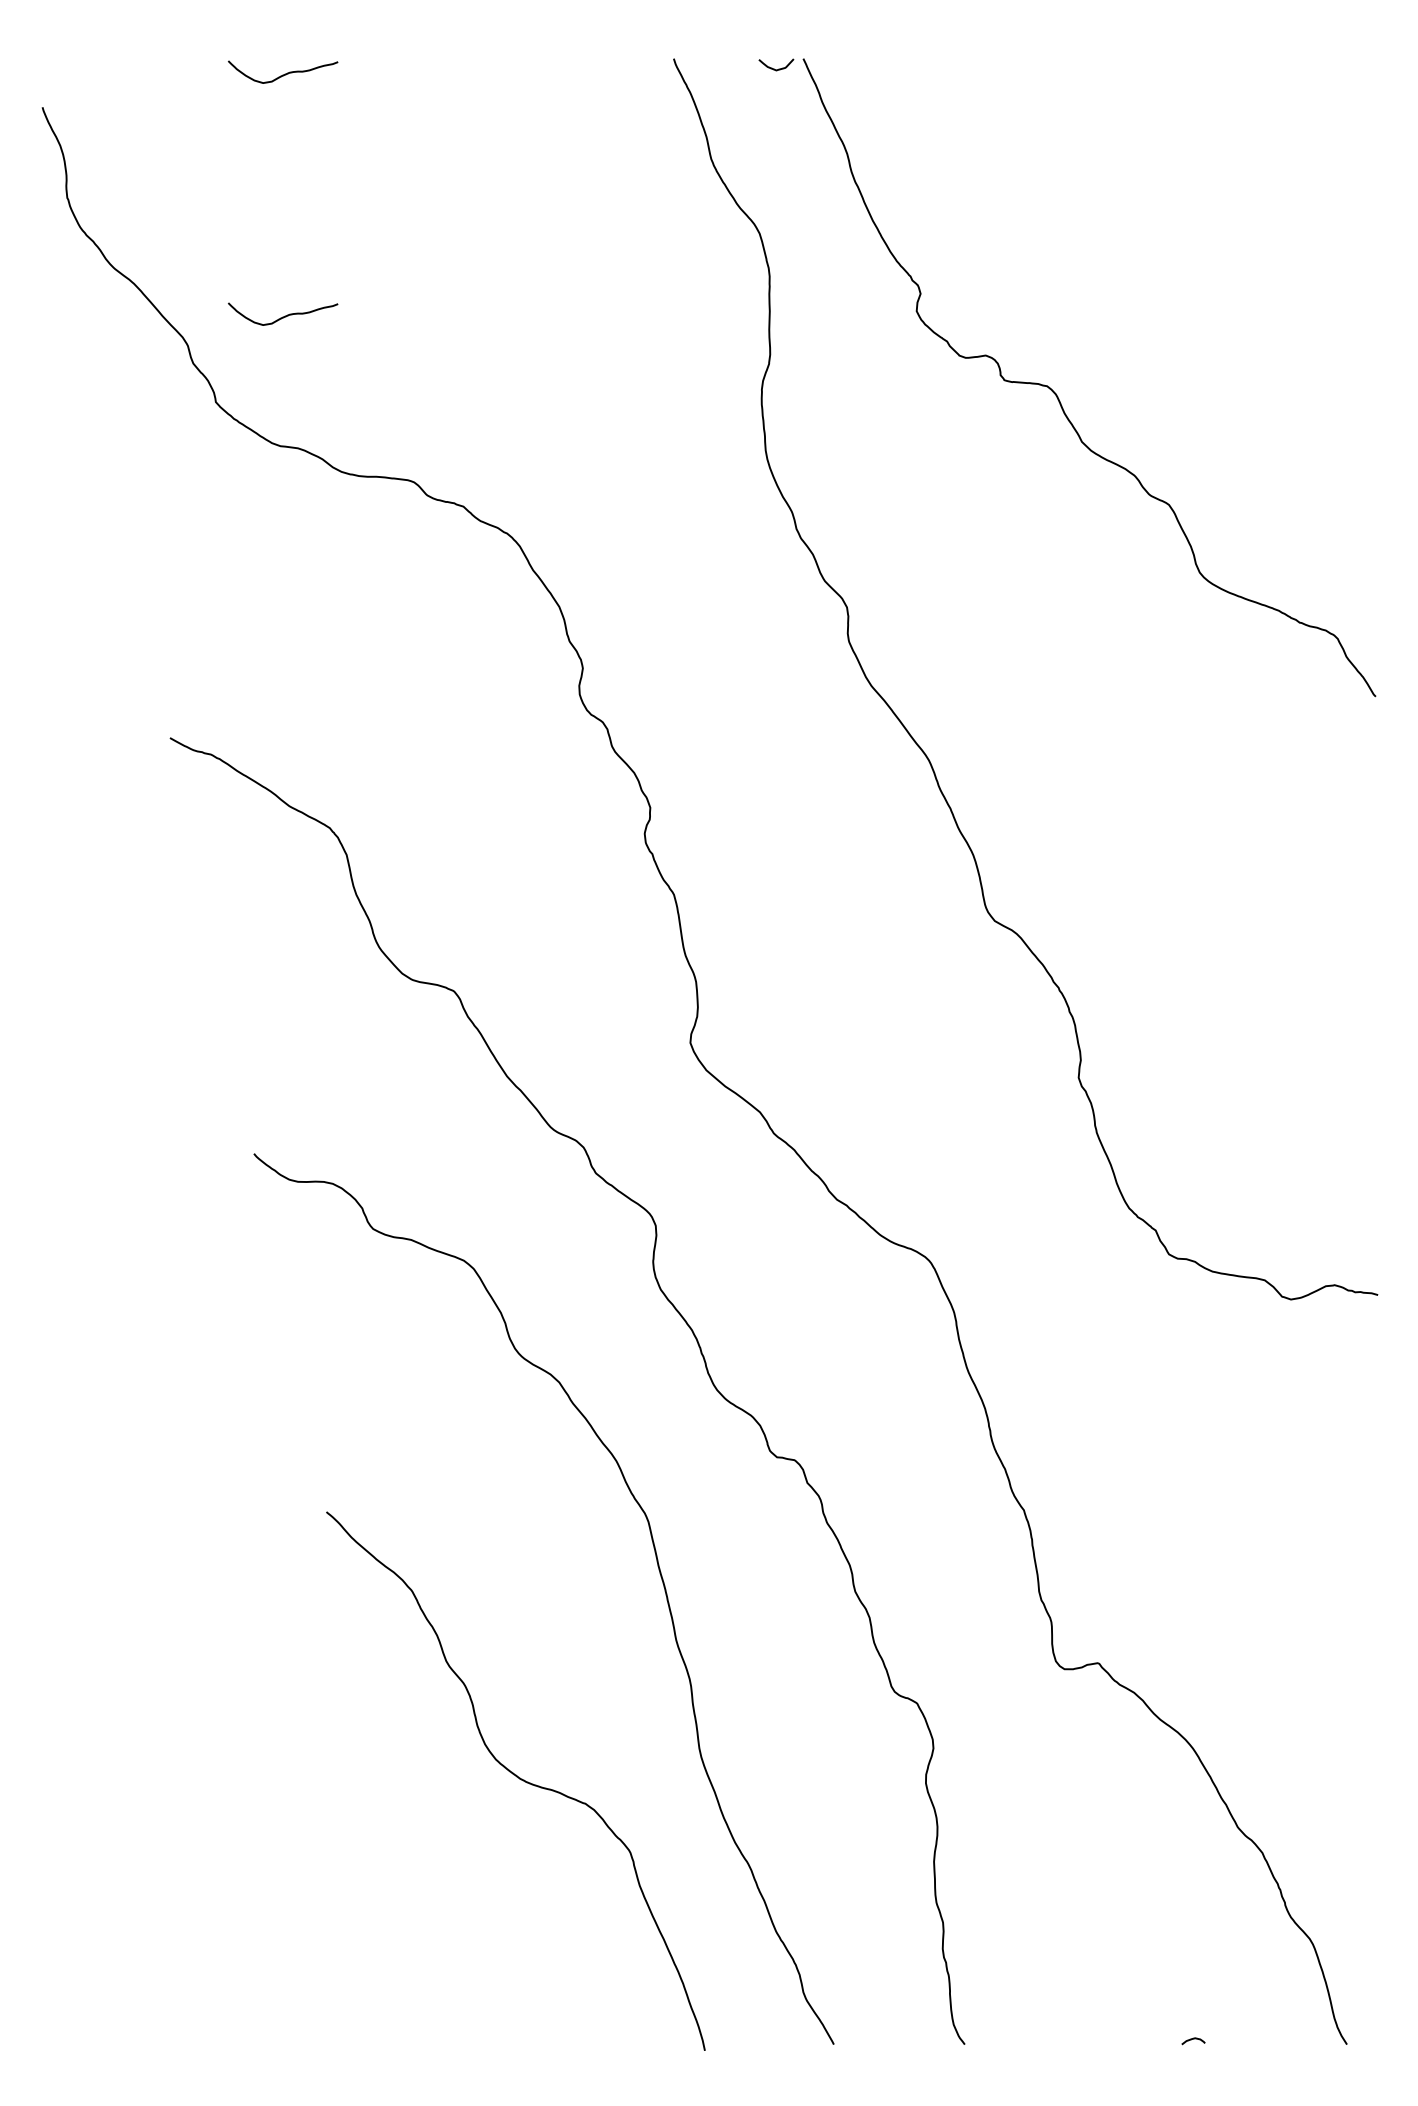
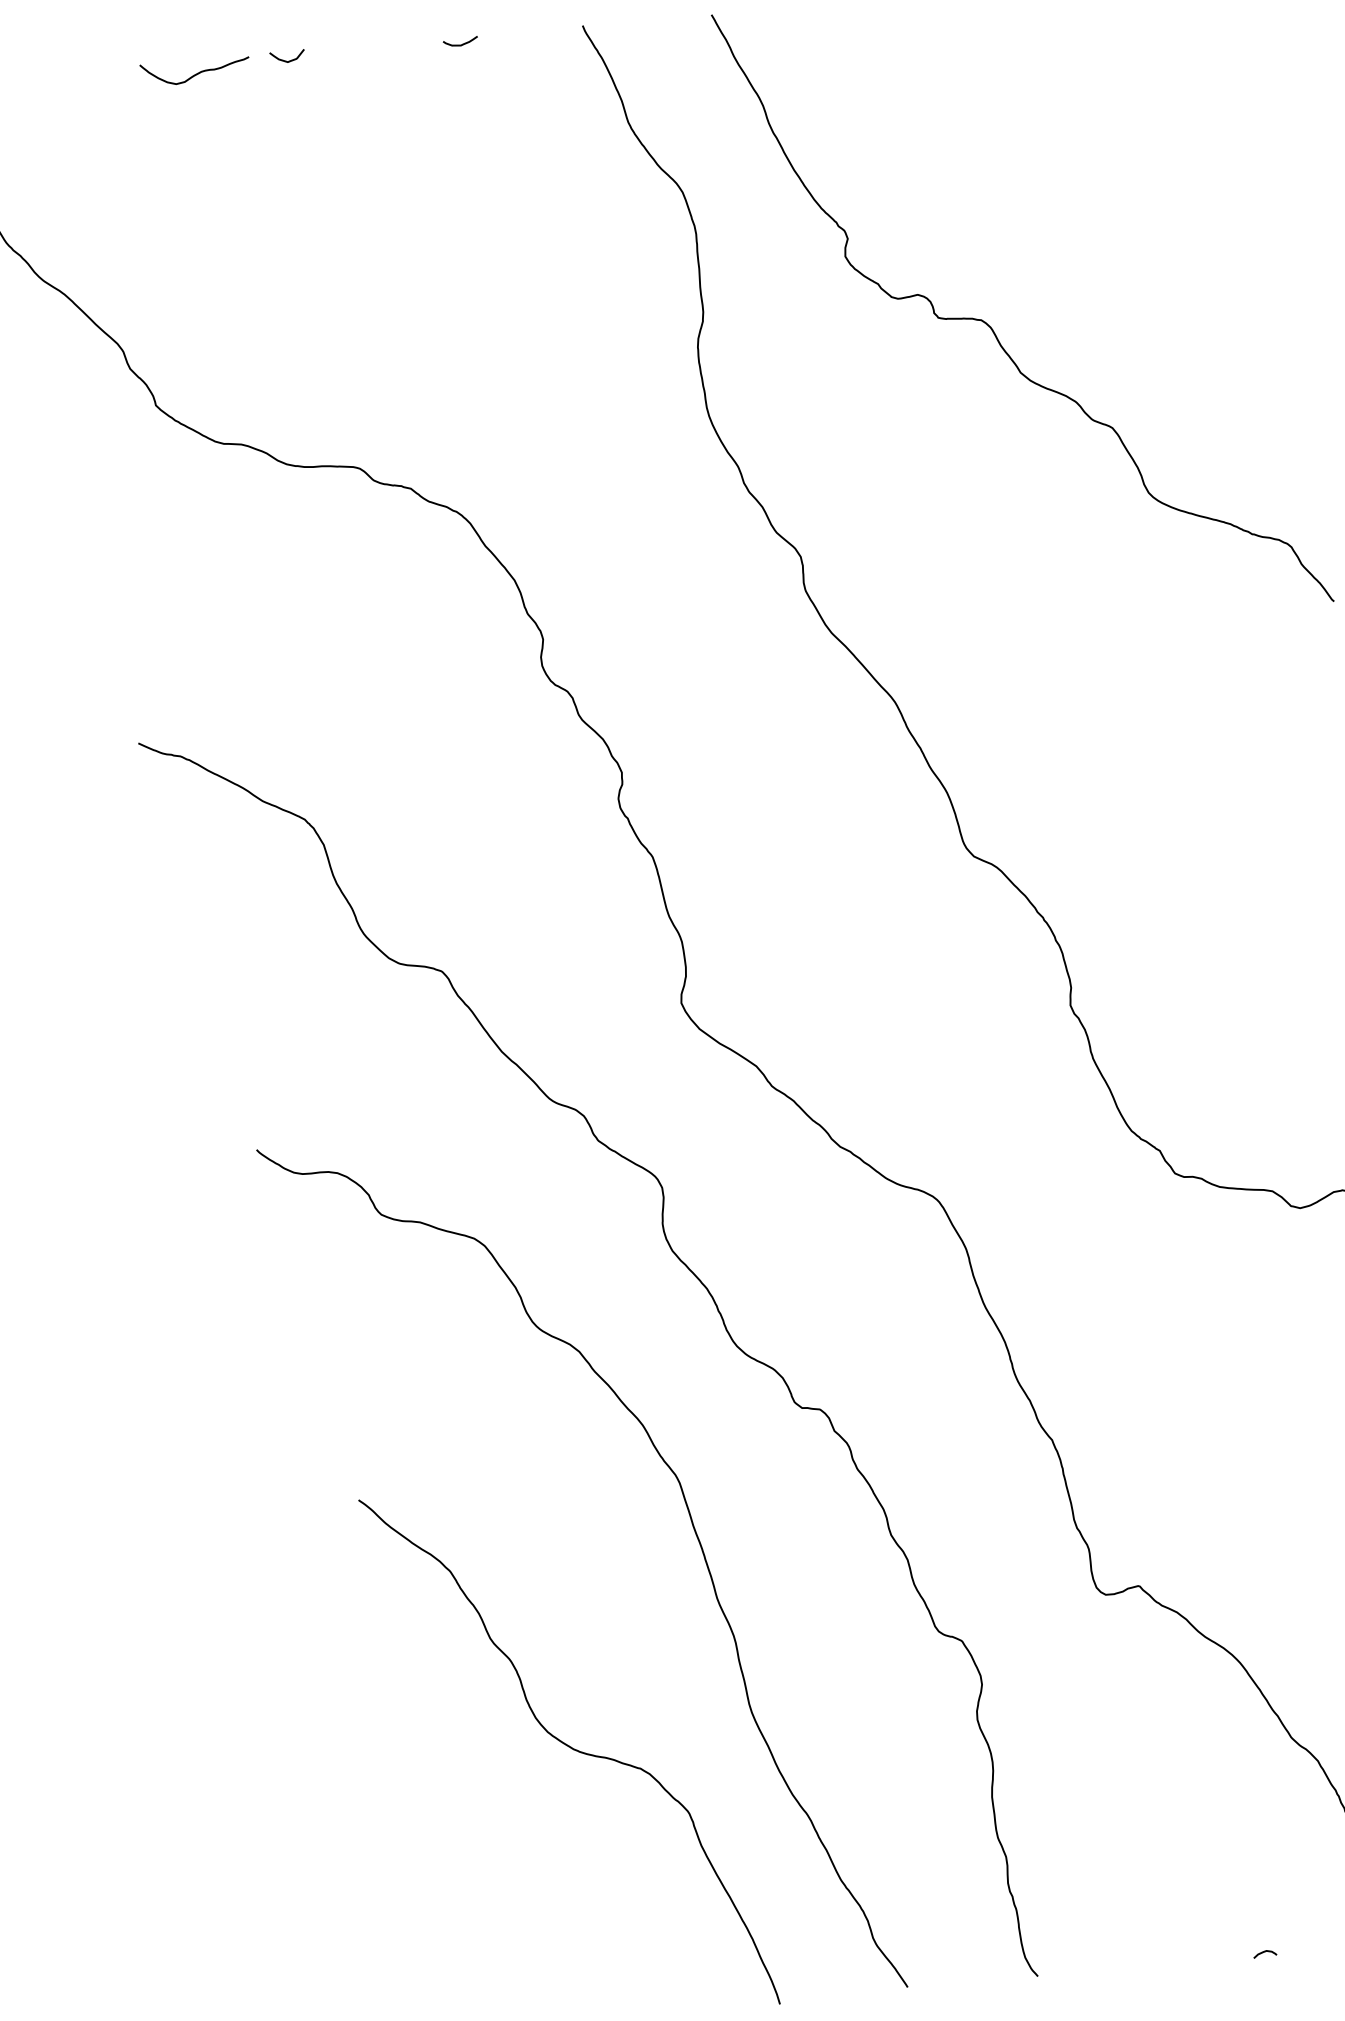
curve: (552, 66) -> (462, 43), added
curve: (774, 68) -> (285, 60), moved
curve: (285, 315) -> (217, 313), removed

